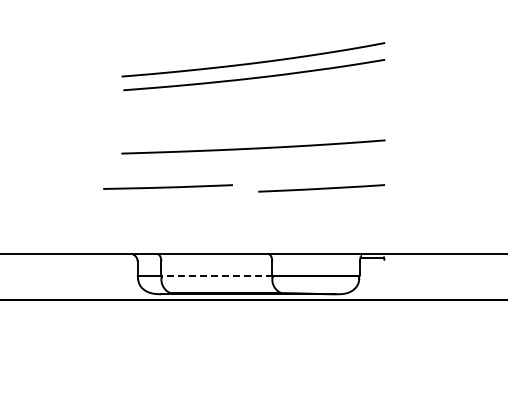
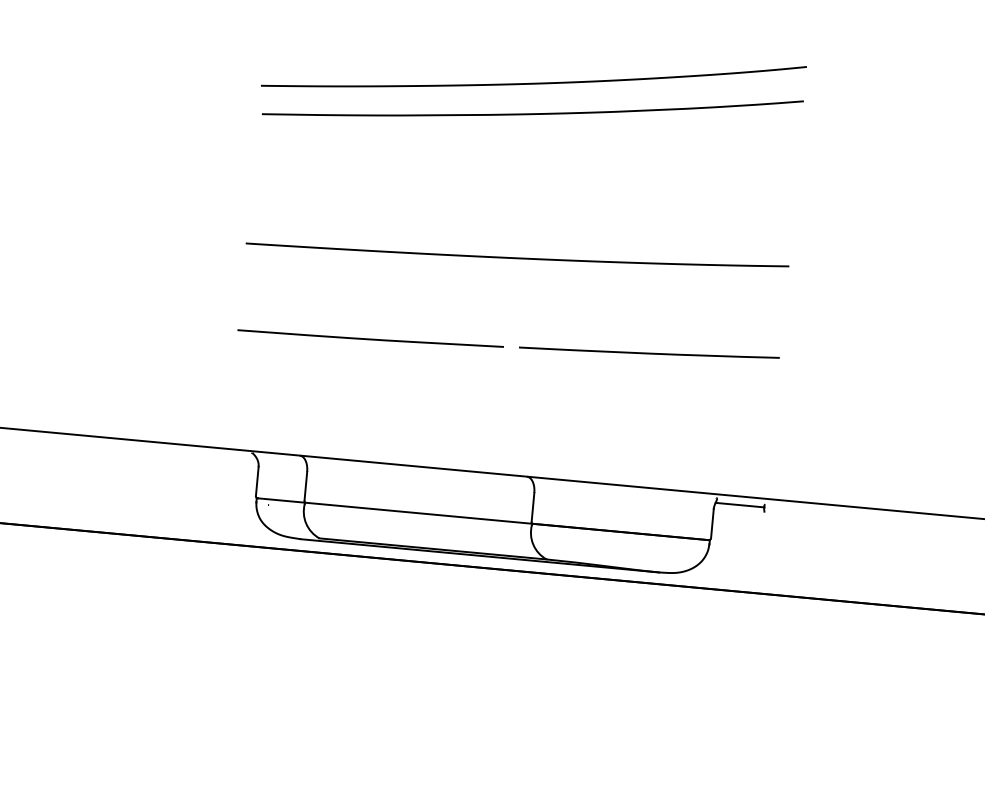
line: (167, 186) -> (369, 337), moved
line: (216, 276) -> (417, 513), dashed -> solid

